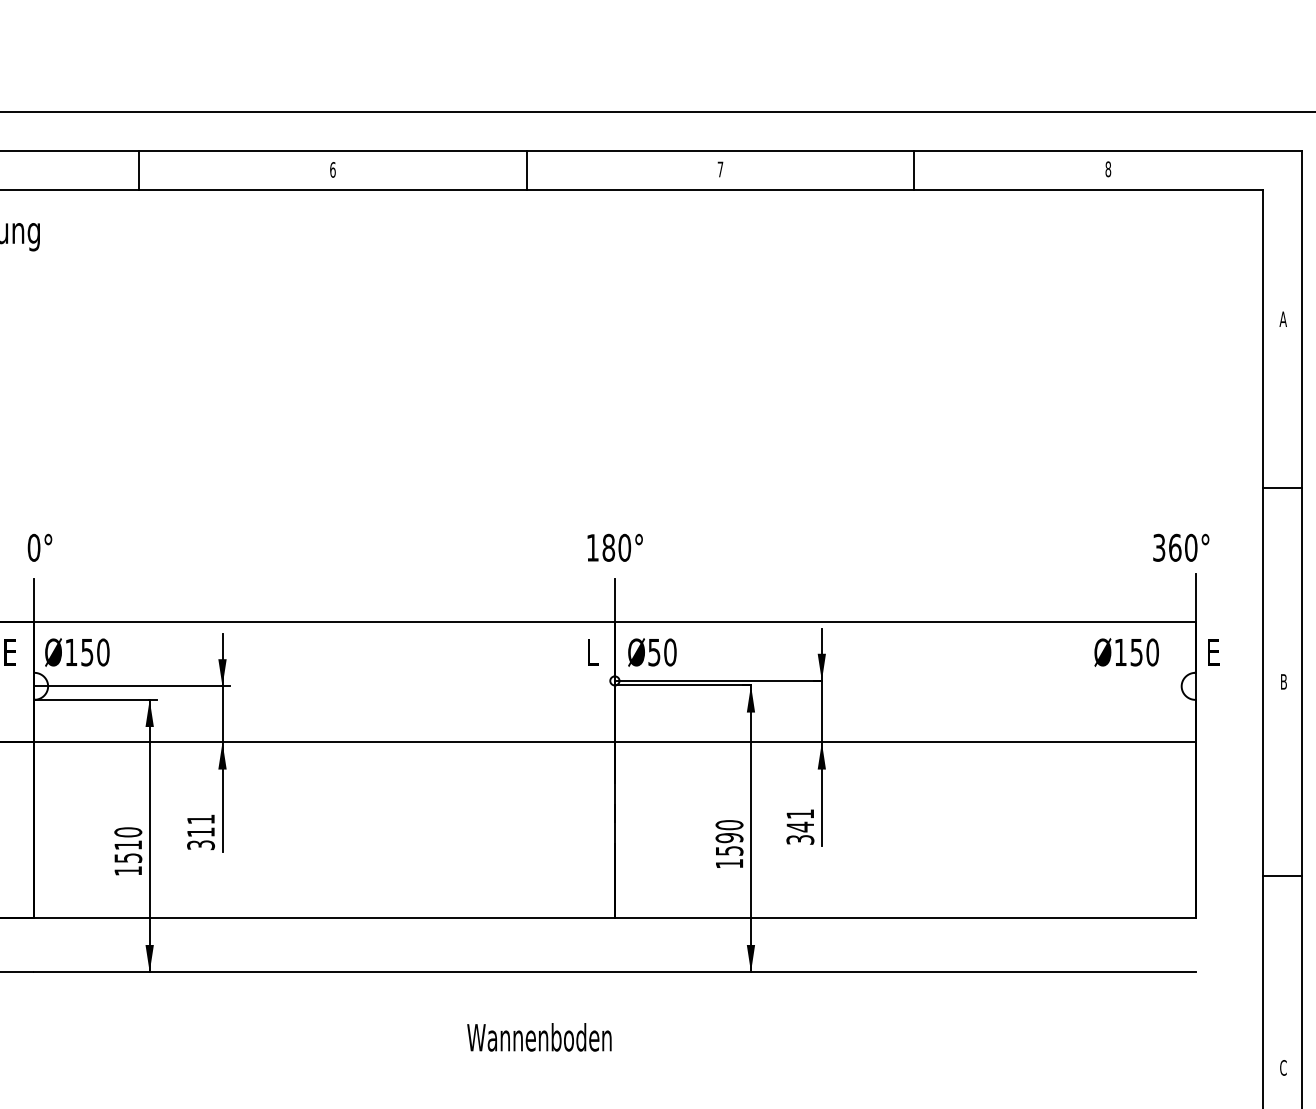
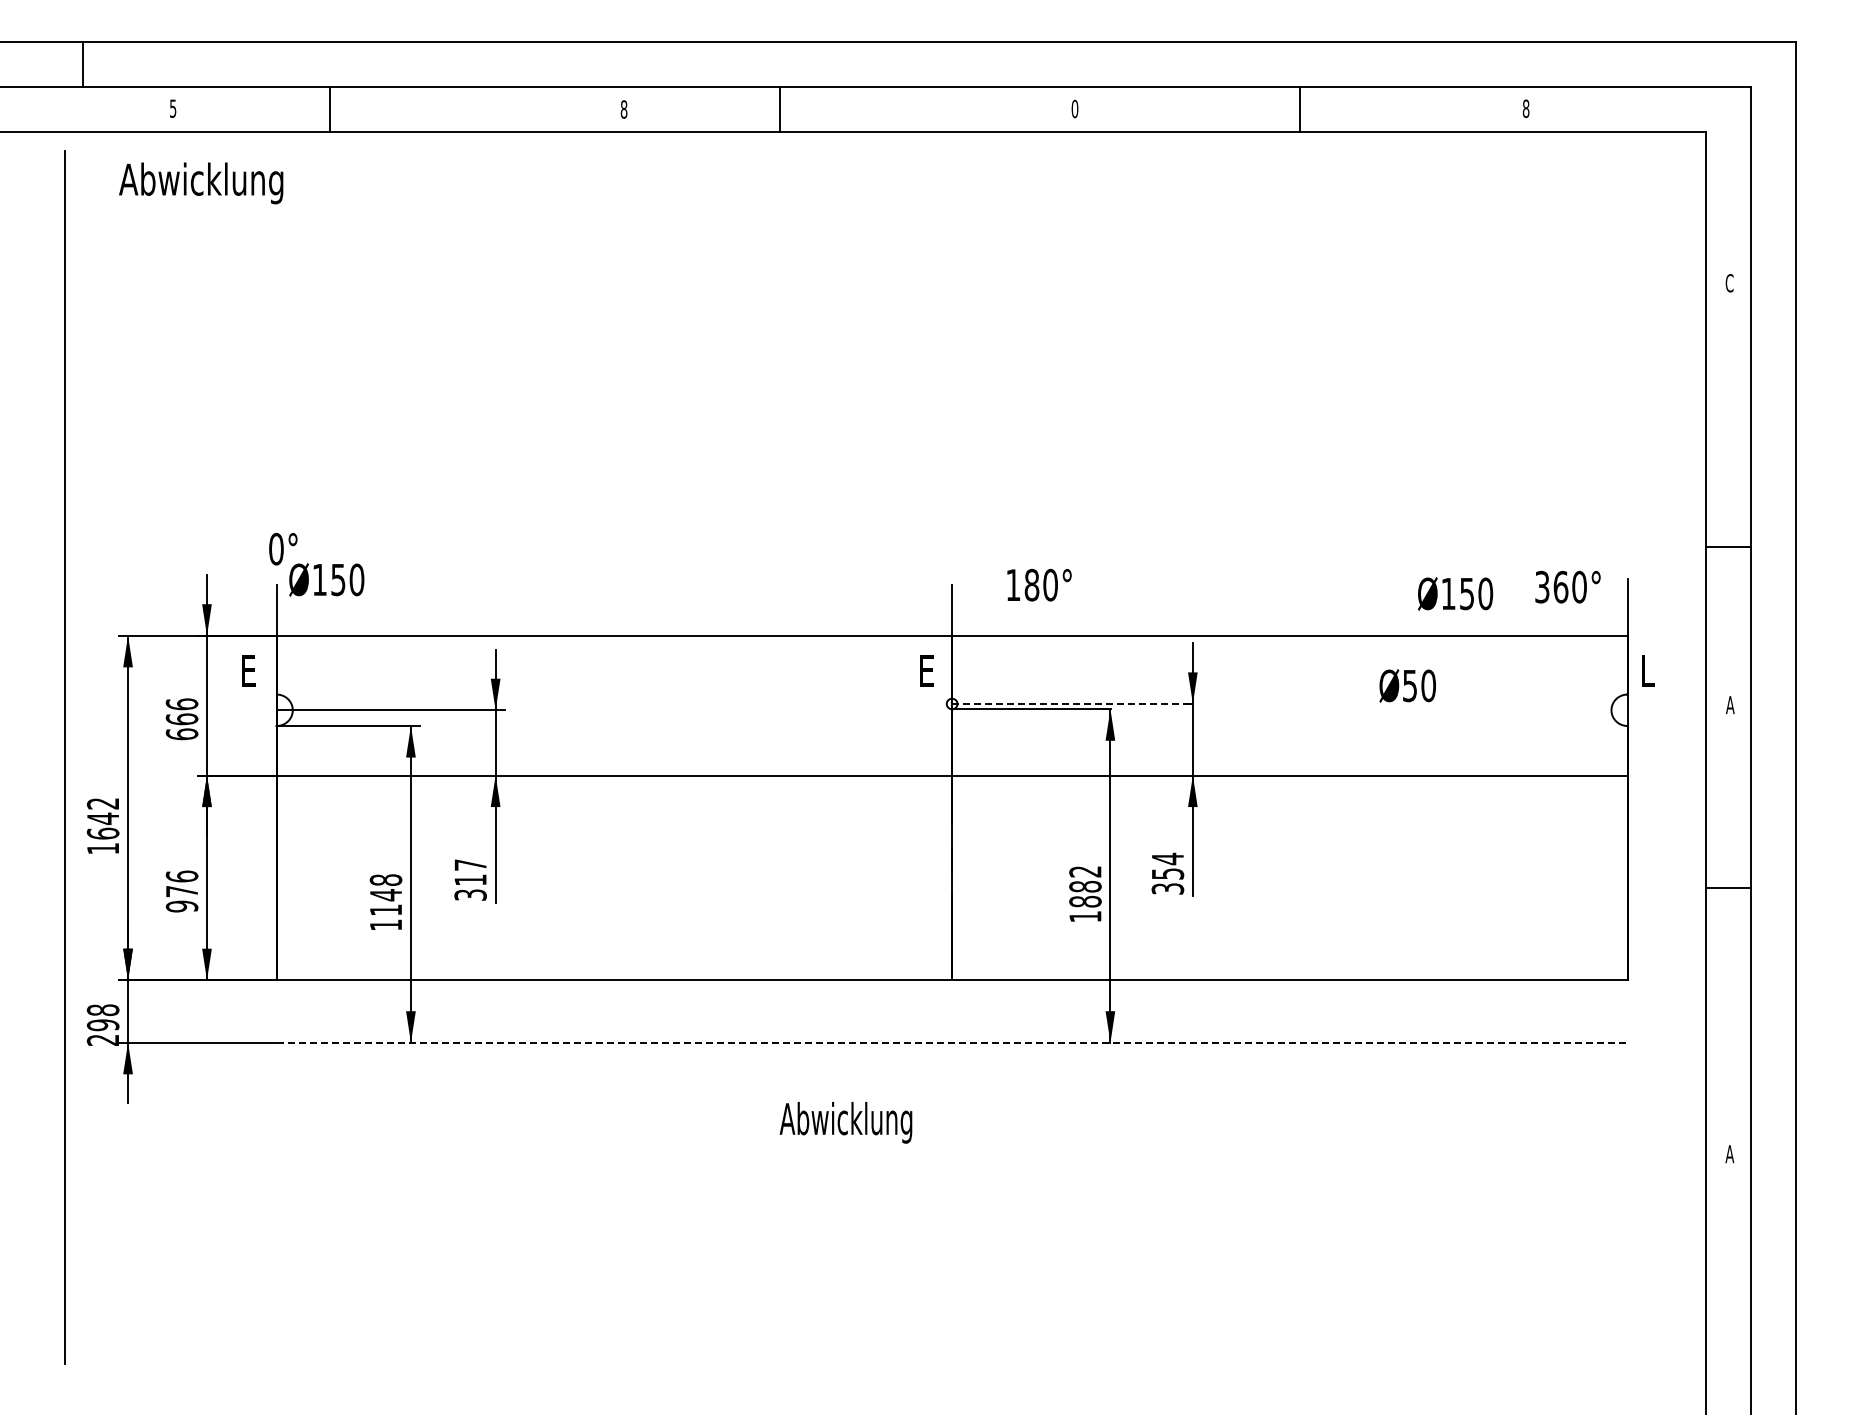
line: (139, 169) -> (330, 109), moved
text: (332, 169) -> (623, 109), 6 -> 8
line: (526, 169) -> (780, 109), moved
text: (720, 169) -> (1074, 108), 7 -> 0
text: (1283, 319) -> (1729, 283), A -> C
line: (1282, 487) -> (1728, 546), moved
text: (615, 547) -> (1039, 584), moved
text: (1180, 547) -> (1567, 586), moved
text: (594, 646) -> (928, 663), L -> E
text: (77, 652) -> (326, 579), moved
text: (652, 652) -> (1407, 685), moved
text: (1126, 652) -> (1455, 593), moved
text: (1215, 652) -> (1650, 670), E -> L
line: (718, 681) -> (1072, 704), solid -> dashed
text: (1283, 682) -> (1730, 705), B -> A
text: (200, 818) -> (470, 864), 311 -> 317
text: (800, 820) -> (1168, 866), 341 -> 354
text: (729, 837) -> (1085, 886), 1590 -> 1882
text: (128, 844) -> (386, 894), 1510 -> 1148
line: (1282, 875) -> (1728, 887), moved
line: (615, 971) -> (952, 1042), solid -> dashed
text: (538, 1040) -> (863, 1122), Wannenboden -> Abwicklung
text: (1283, 1067) -> (1729, 1153), C -> A

